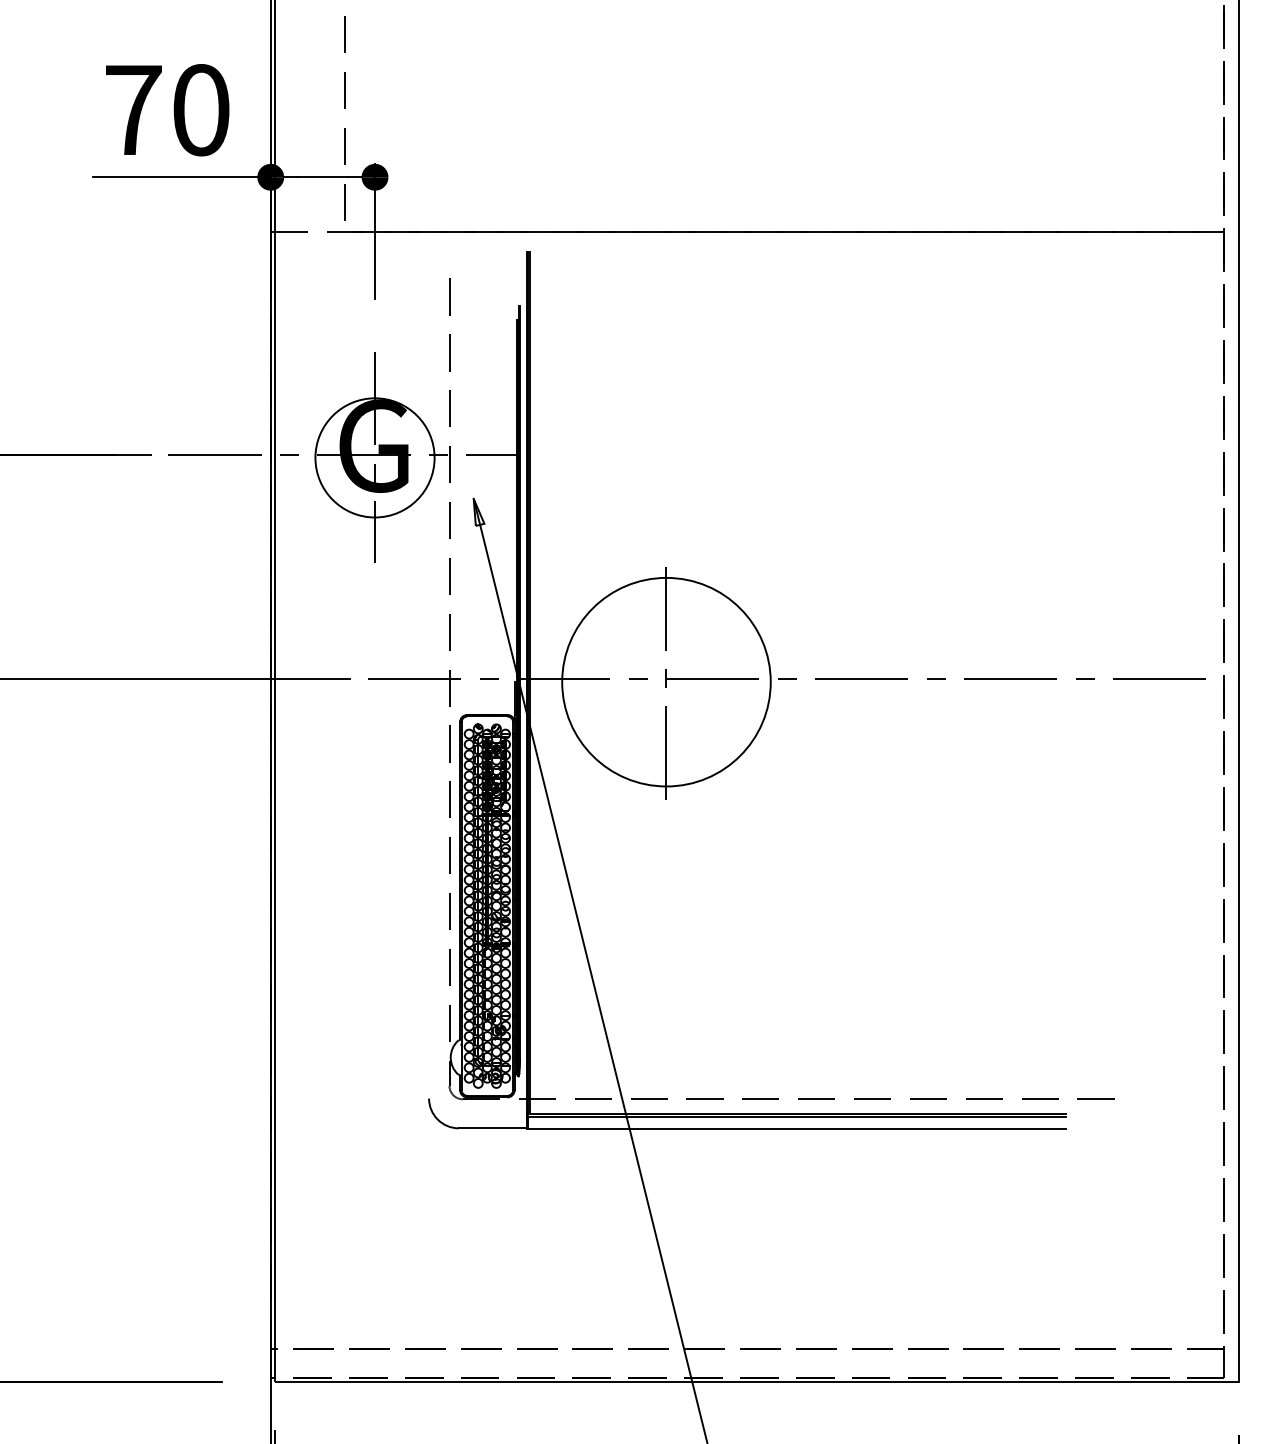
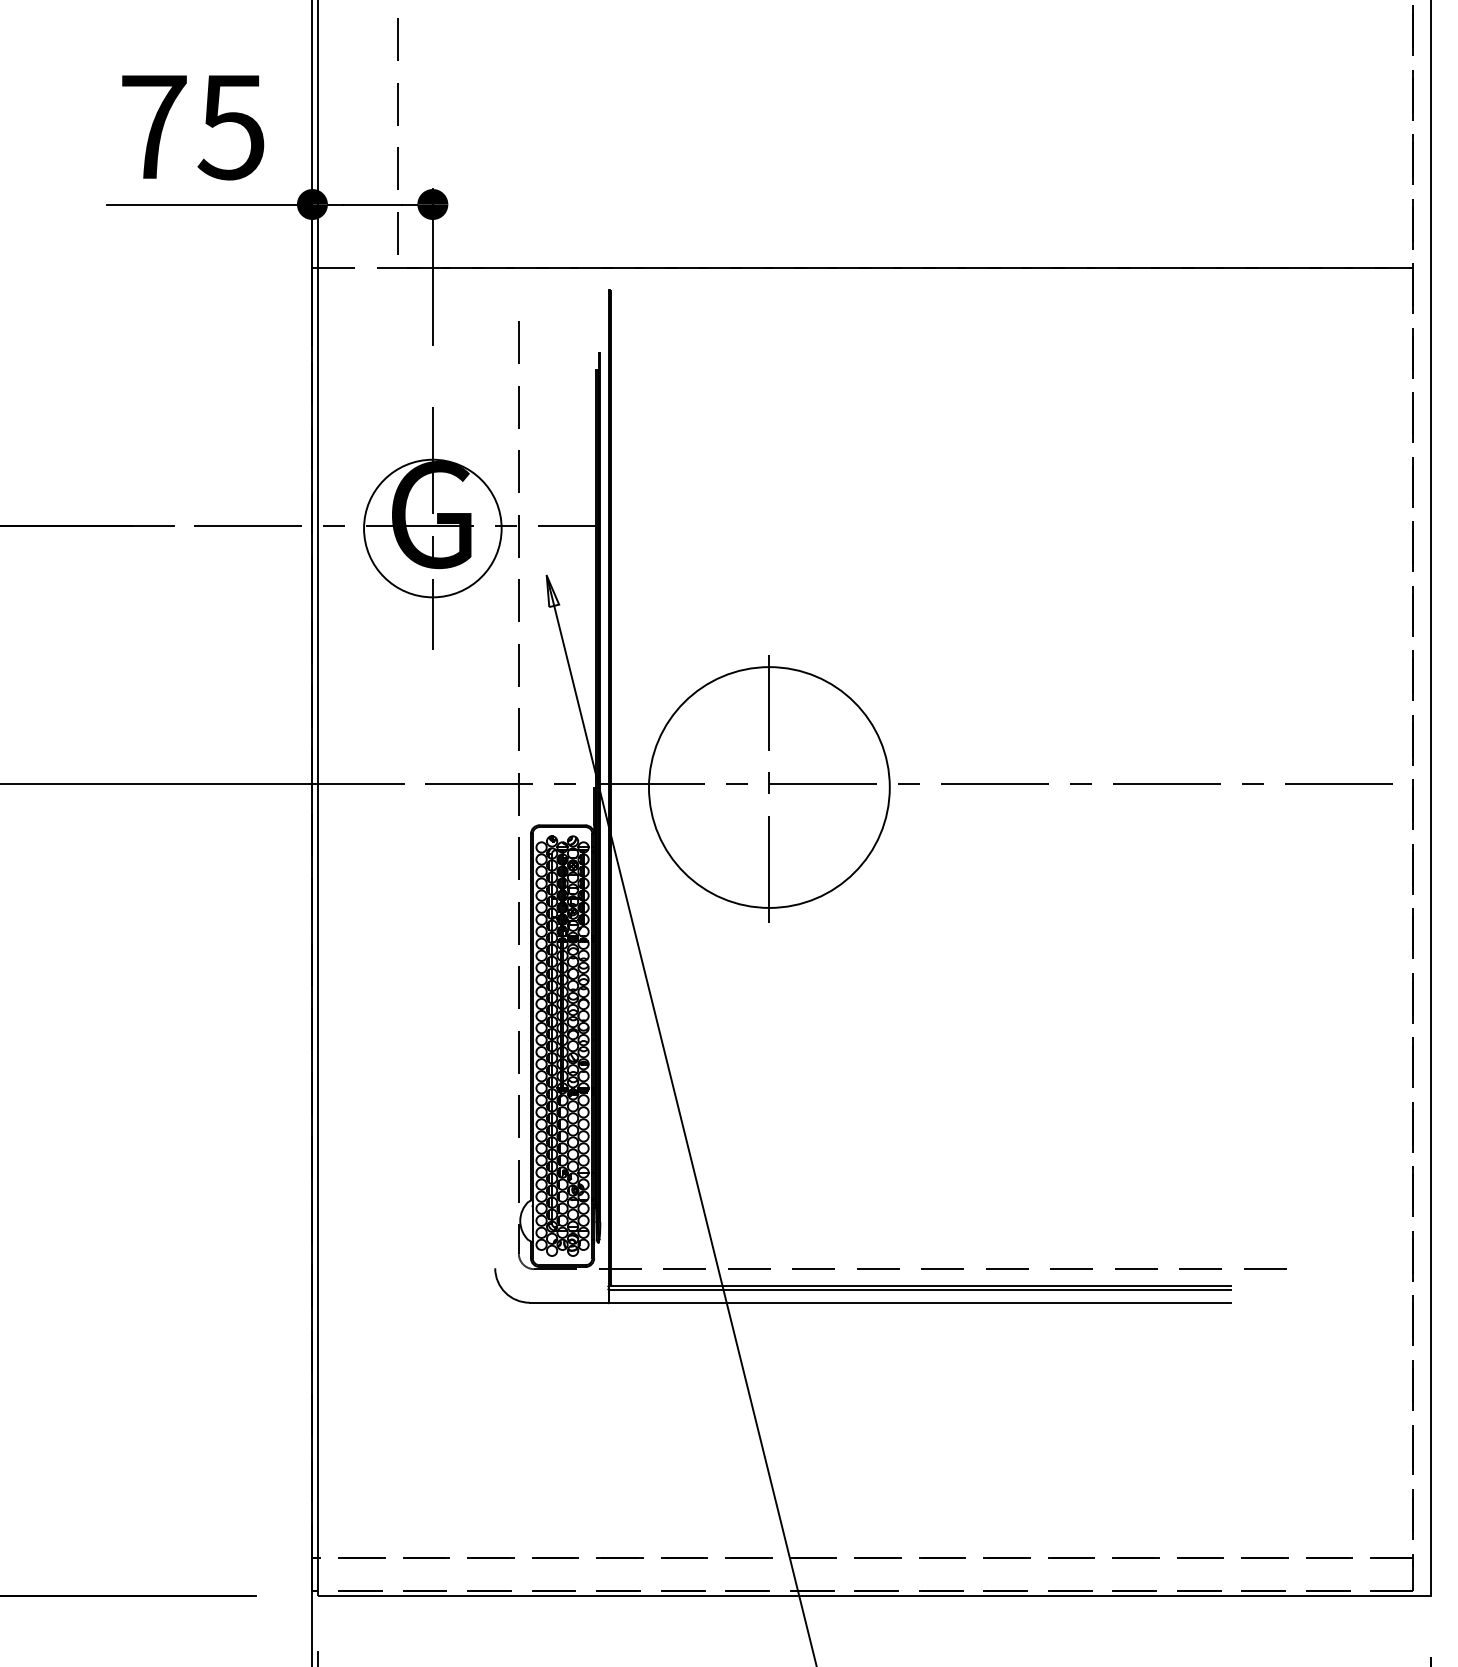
text: (200, 110) -> (231, 127), 70 -> 75

